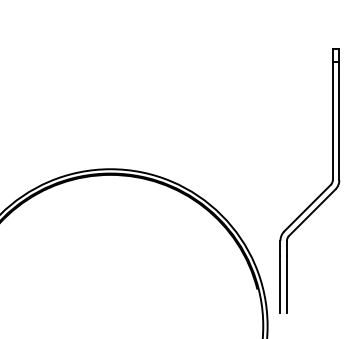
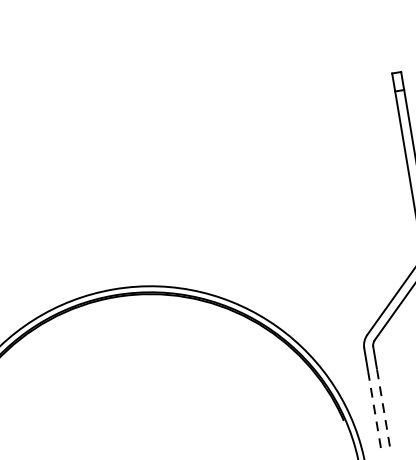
line: (280, 284) -> (374, 408), solid -> dashed
line: (287, 284) -> (383, 407), solid -> dashed

